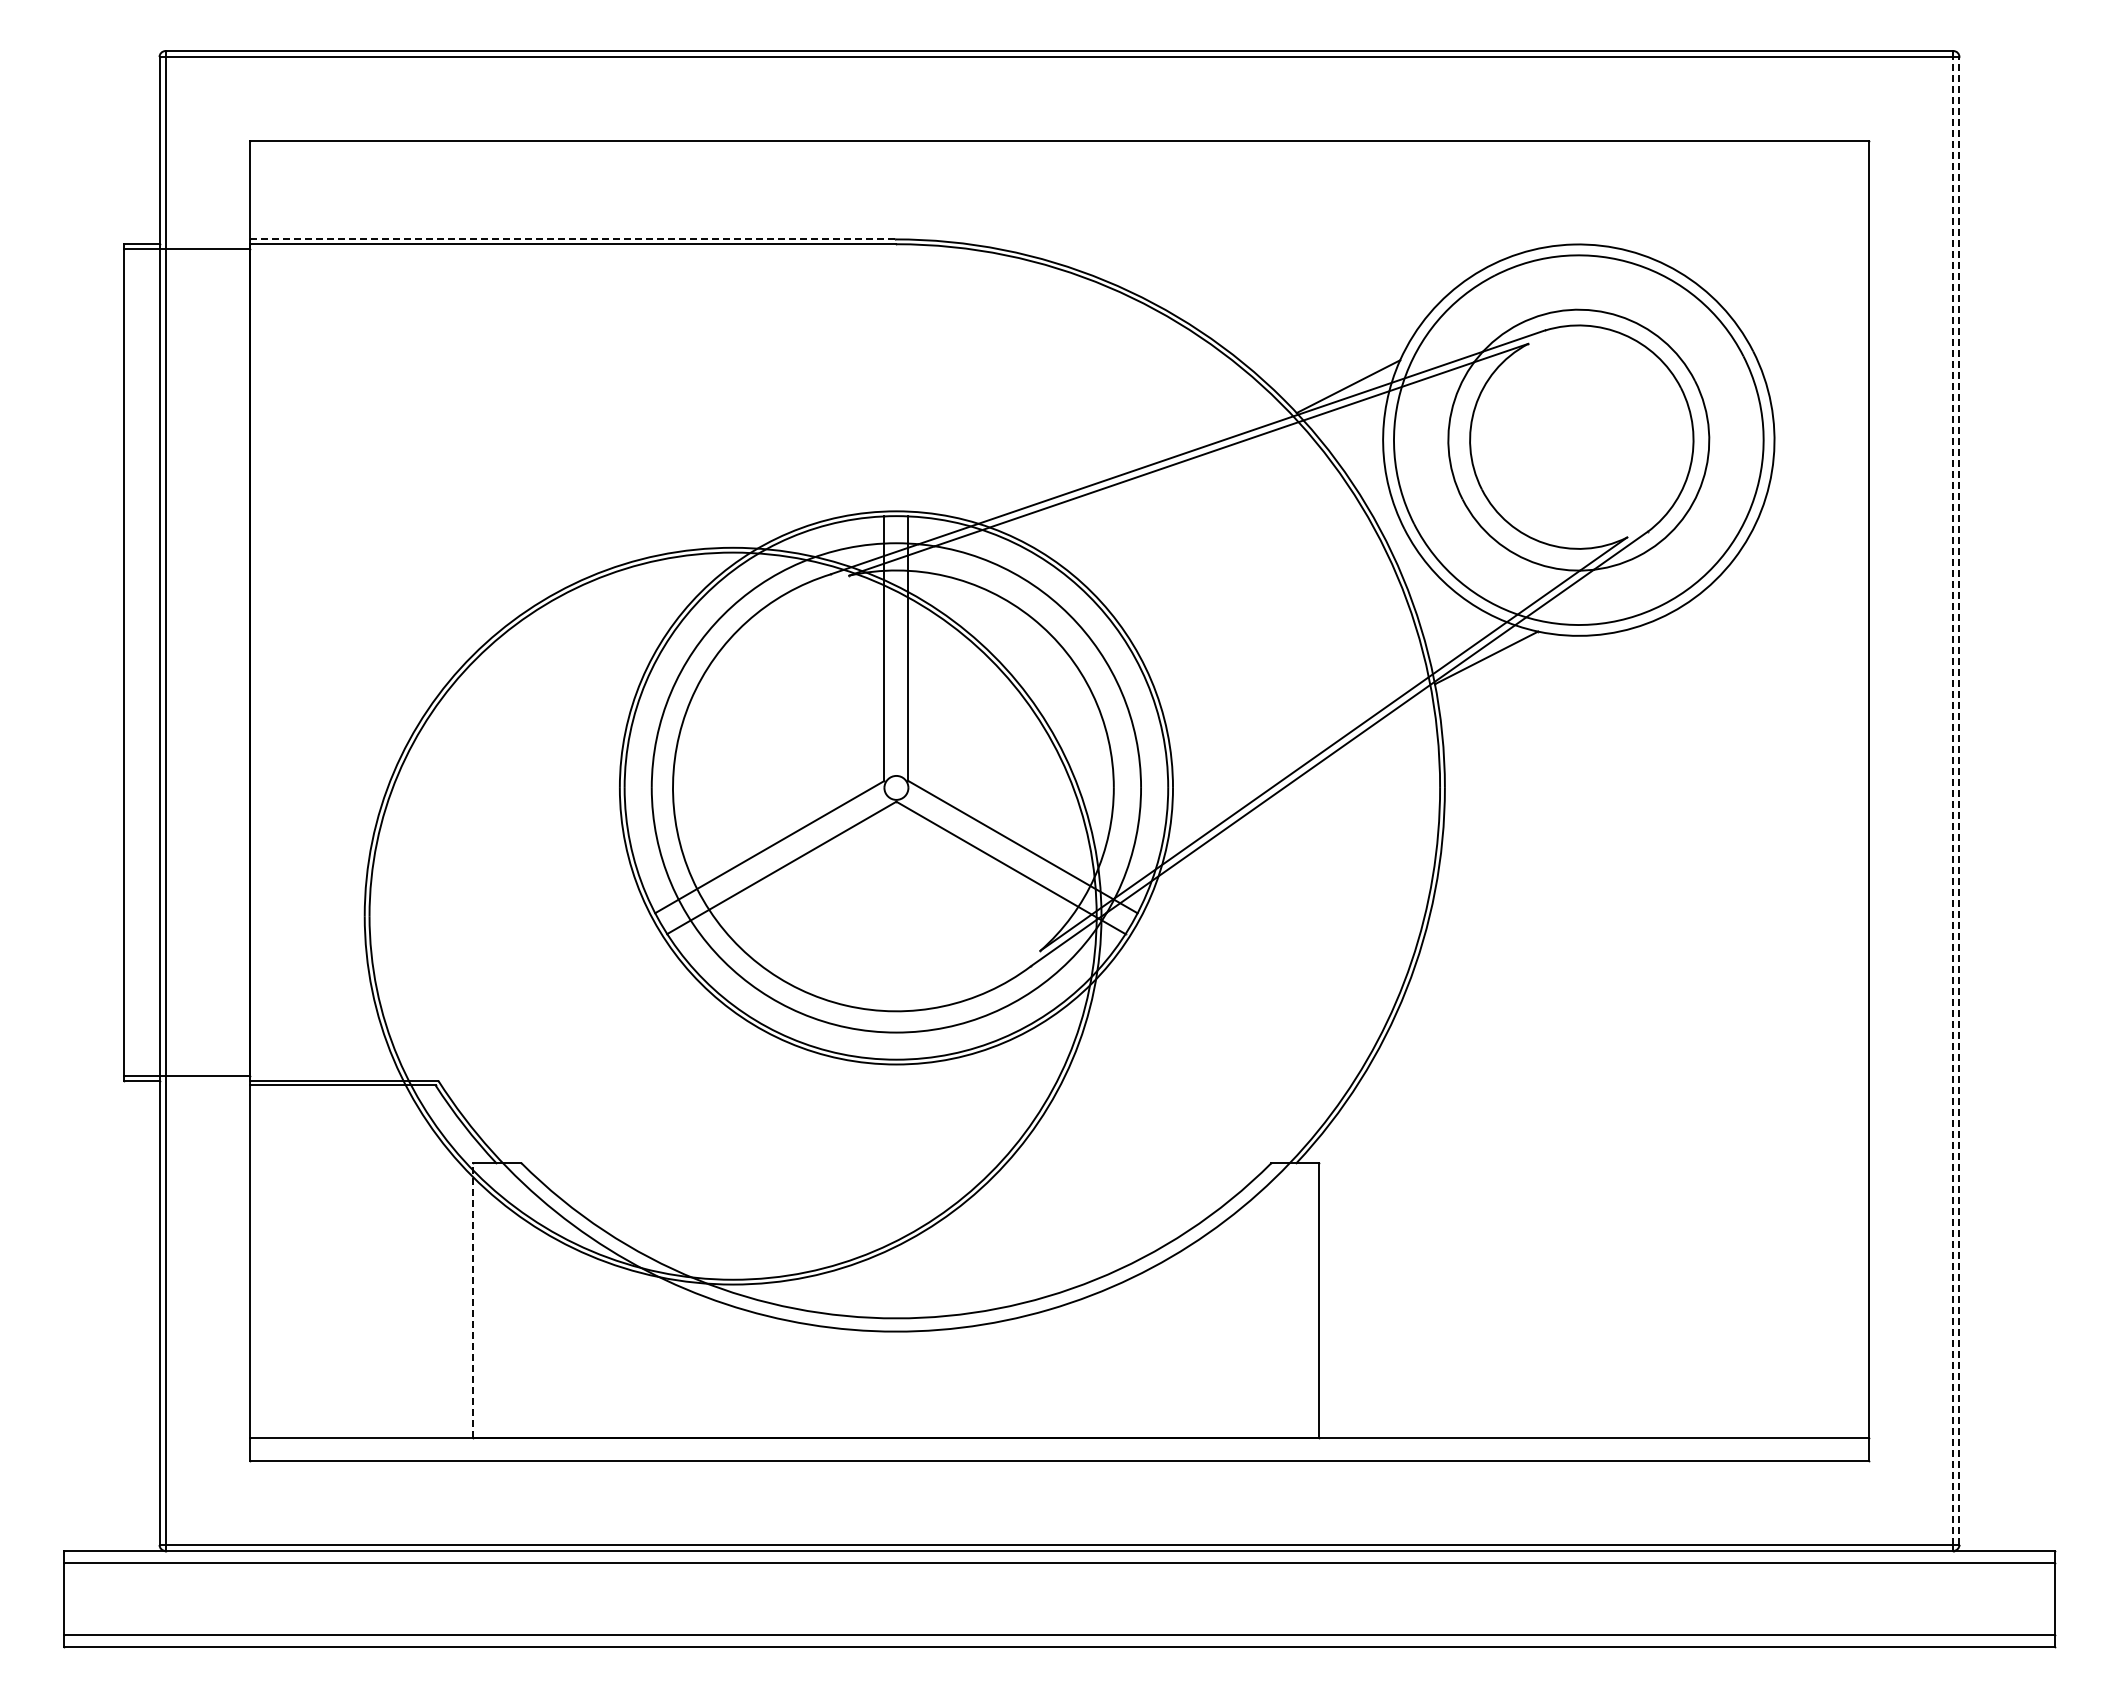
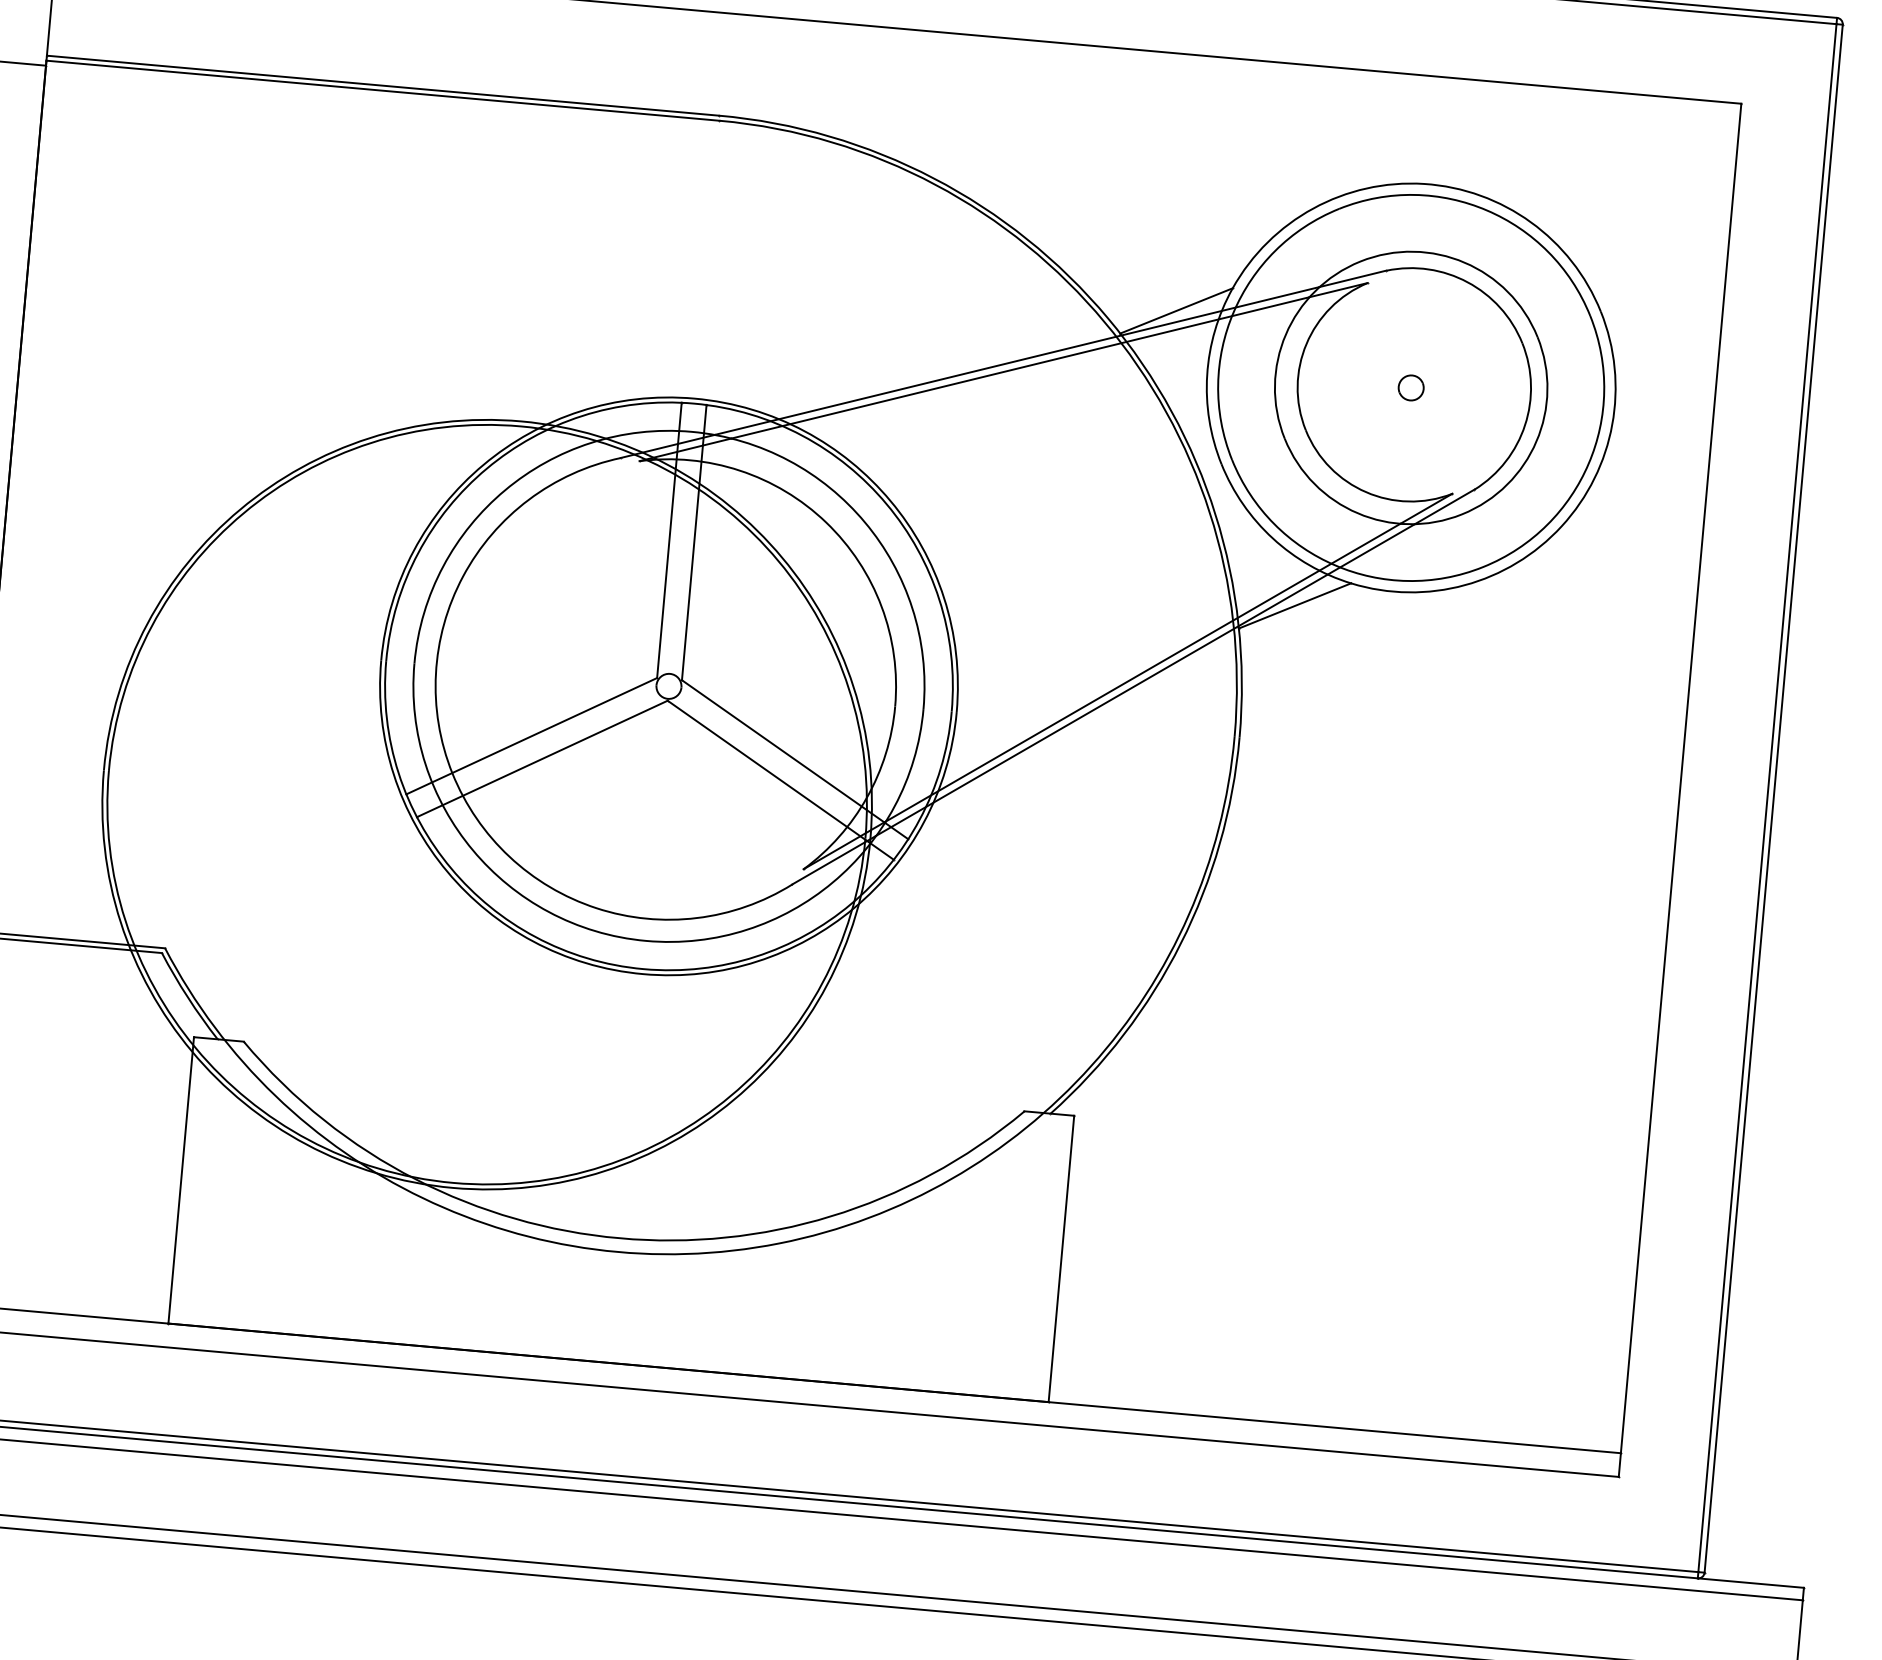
line: (572, 239) -> (382, 85), dashed -> solid
part: (1578, 440) -> (1410, 388), added
line: (1953, 801) -> (1767, 798), dashed -> solid
line: (1959, 801) -> (1773, 799), dashed -> solid
line: (473, 1300) -> (181, 1180), dashed -> solid

